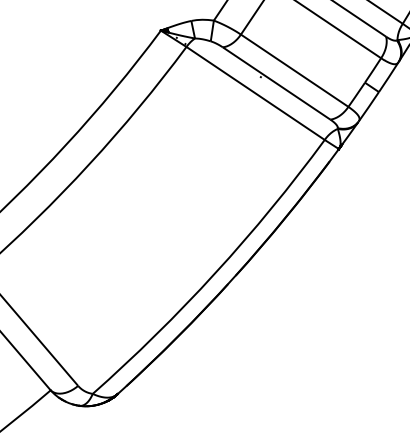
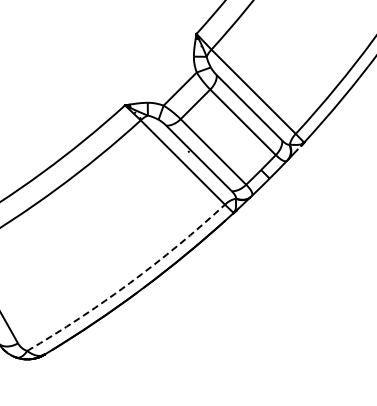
arc: (214, 273) -> (129, 283), solid -> dashed

